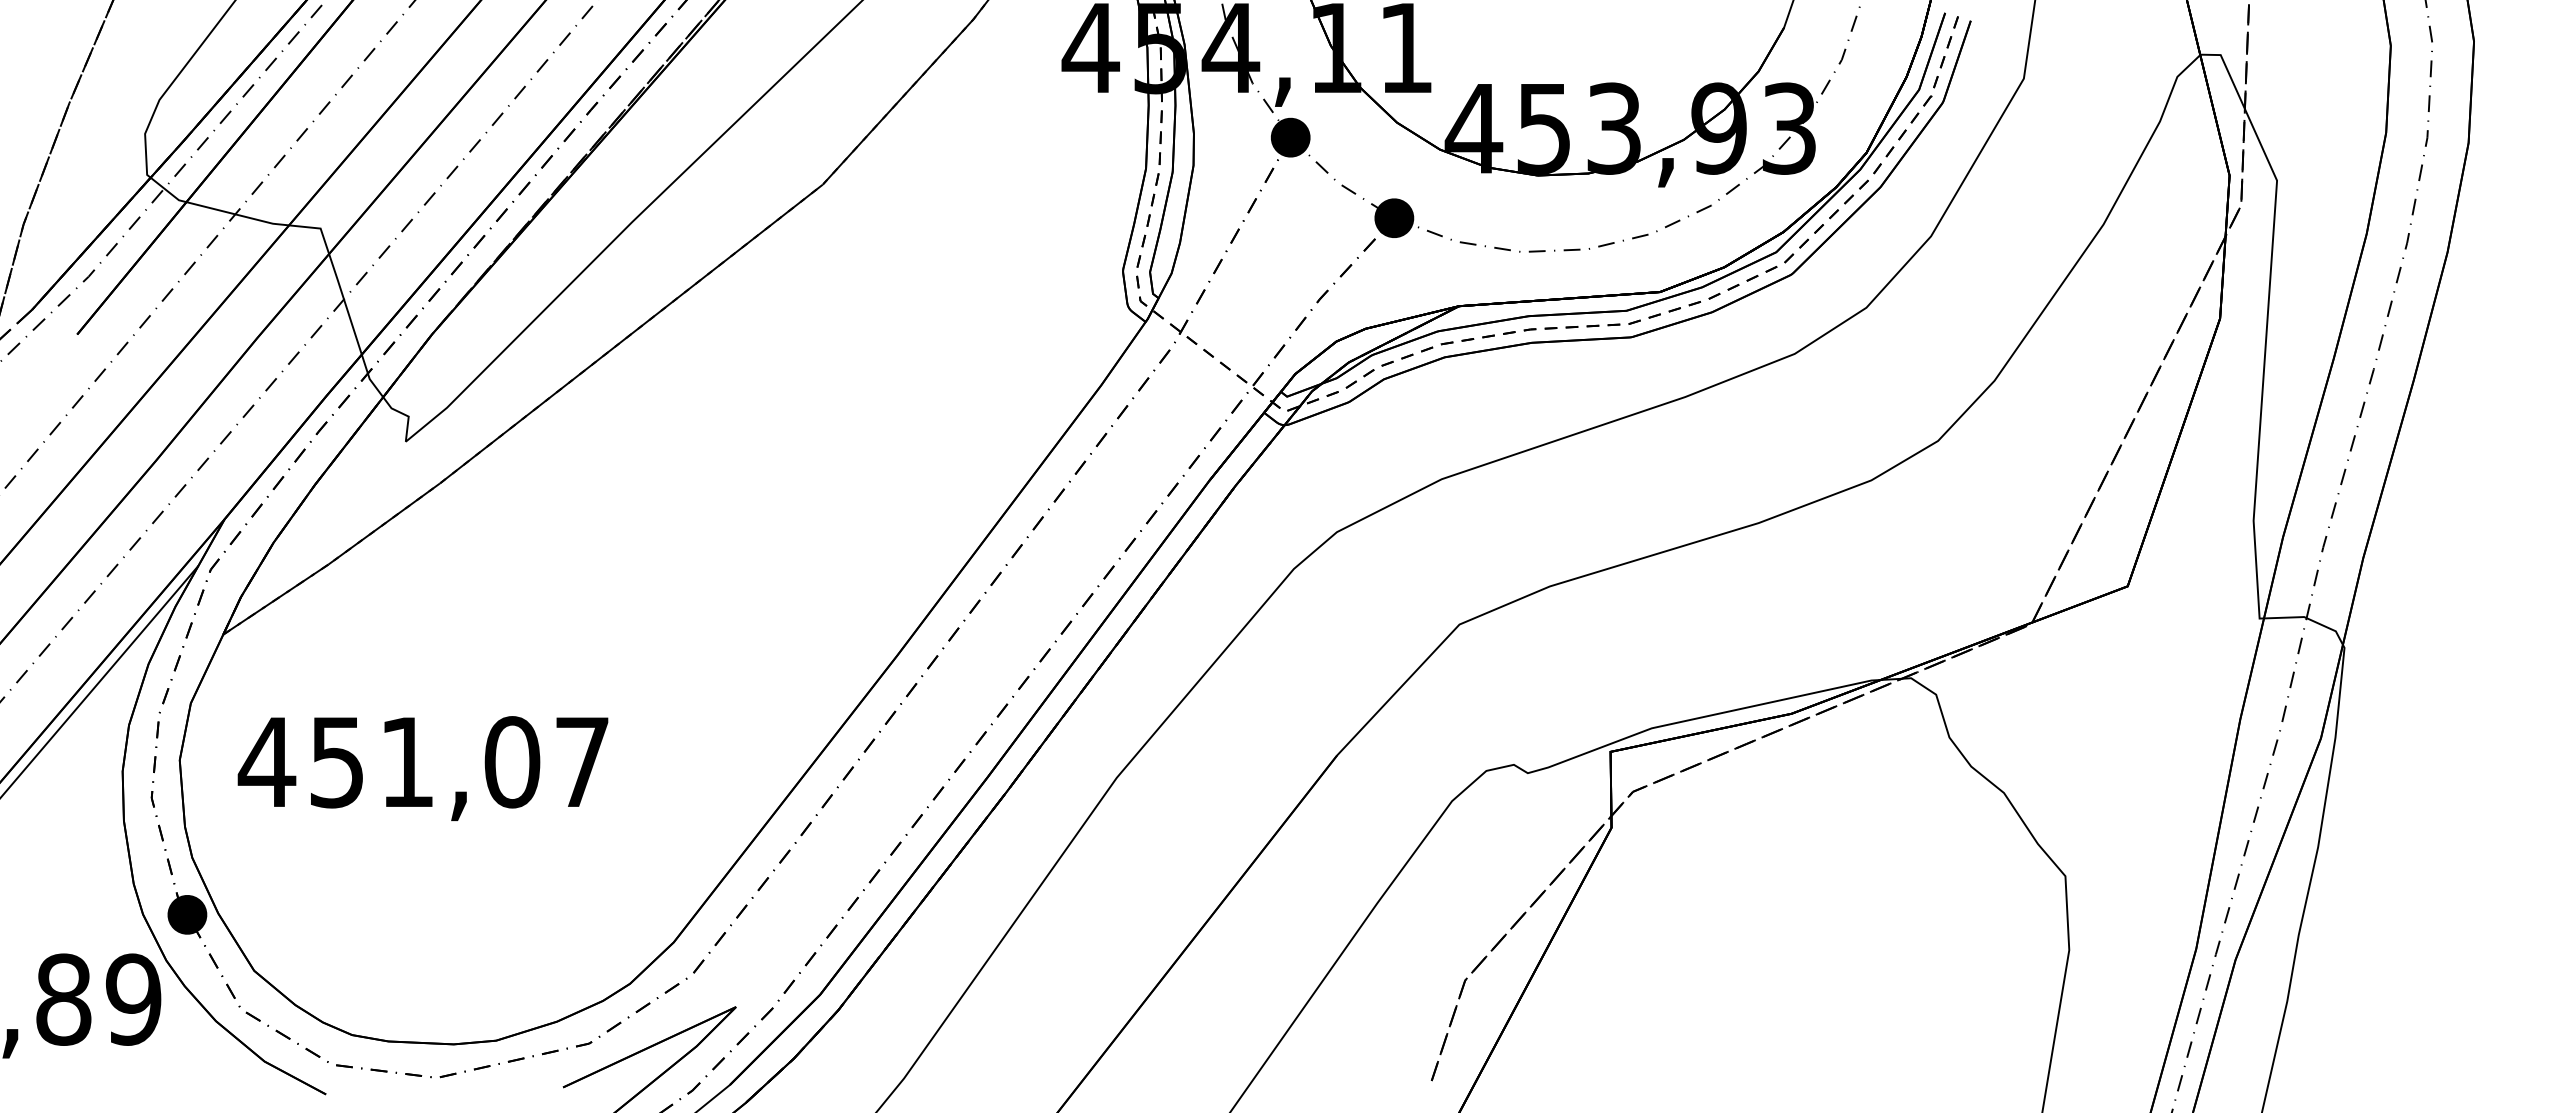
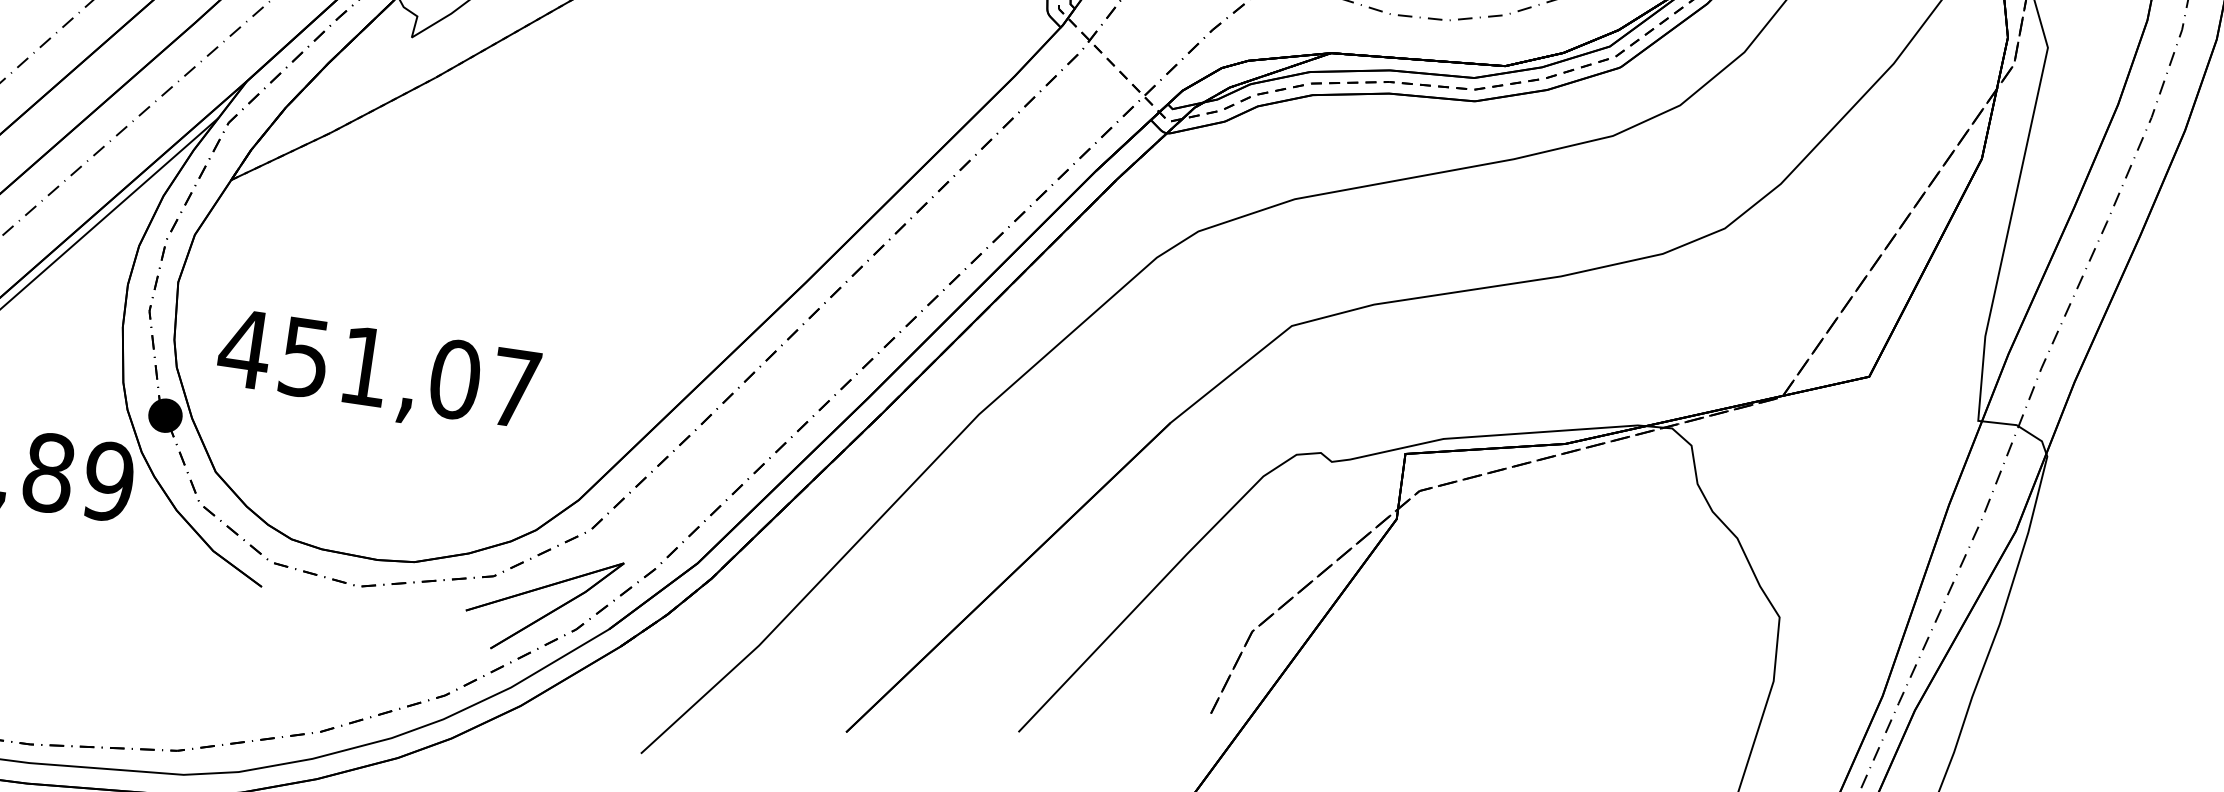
text: (422, 768) -> (377, 373), moved

